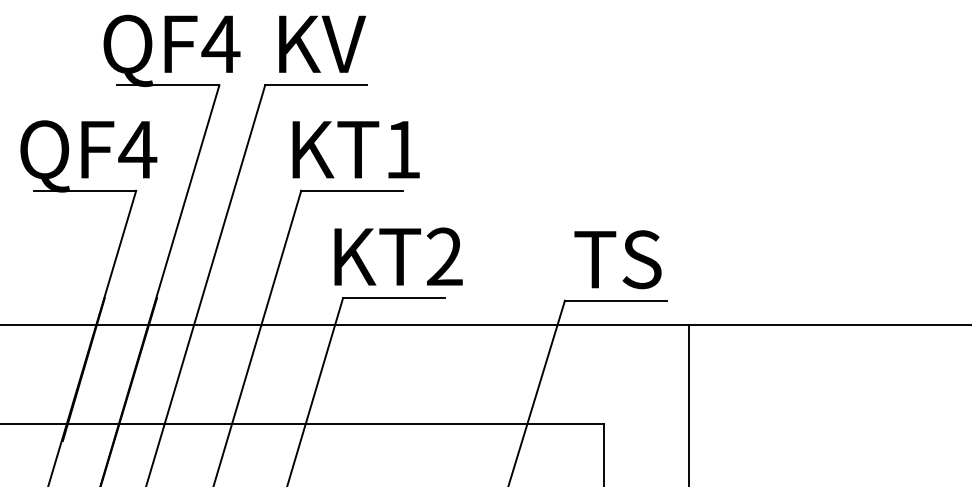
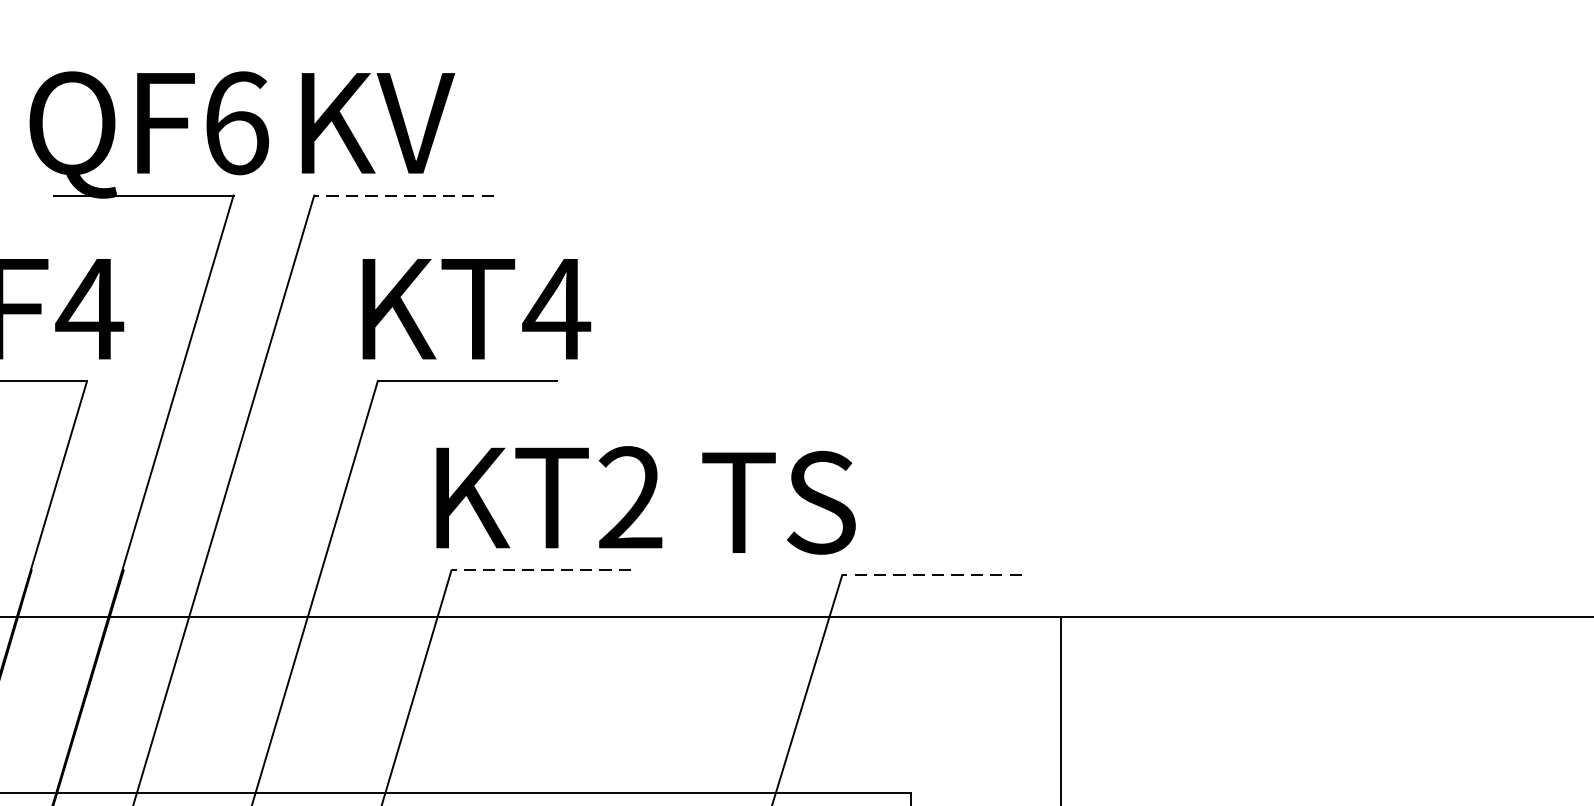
text: (220, 43) -> (235, 121), QF4 -> QF6
text: (322, 43) -> (378, 121), moved
line: (316, 85) -> (404, 195), solid -> dashed
text: (402, 149) -> (556, 308), KT1 -> KT4
text: (617, 259) -> (778, 502), moved
line: (394, 298) -> (542, 571), solid -> dashed
line: (615, 300) -> (931, 574), solid -> dashed

